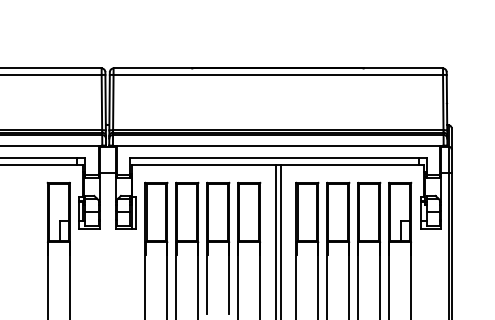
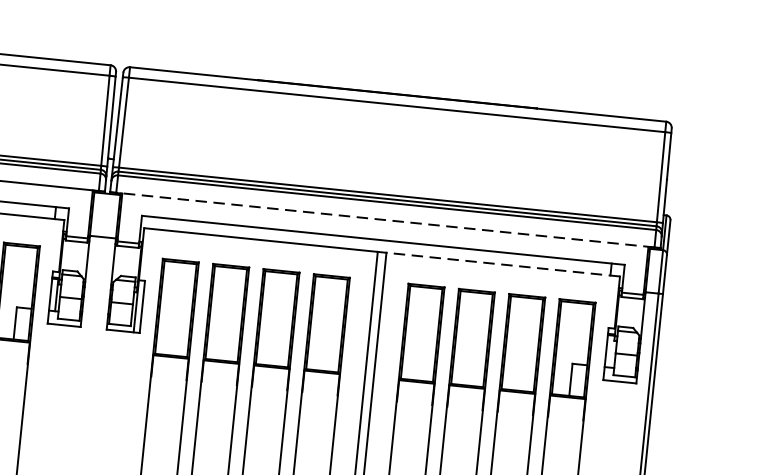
line: (277, 145) -> (384, 219), solid -> dashed
line: (352, 165) -> (502, 264), solid -> dashed

